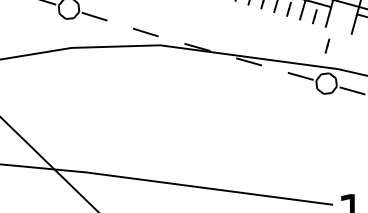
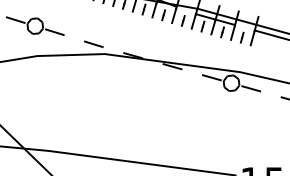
part: (327, 45) -> (242, 37), moved

